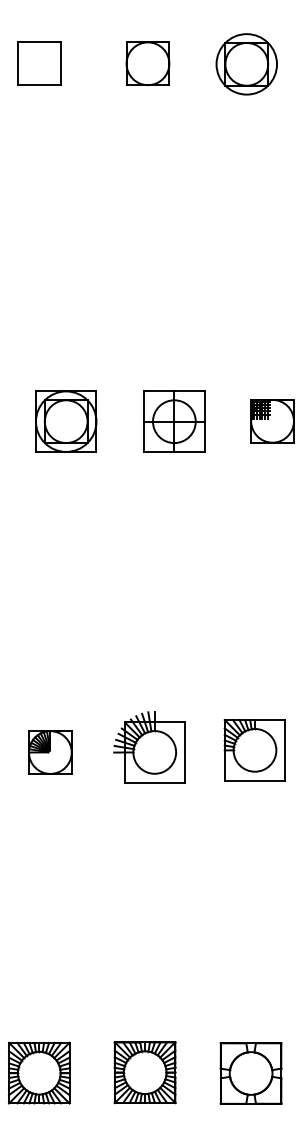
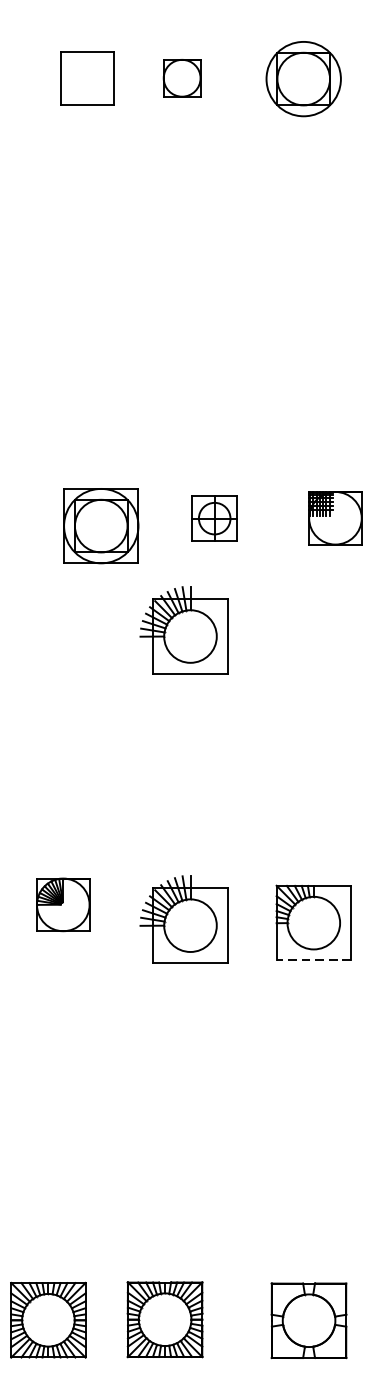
part: (39, 63) -> (88, 78), moved
part: (147, 63) -> (181, 78), size x0.7
part: (66, 421) -> (101, 525), moved
part: (174, 421) -> (214, 518), size x0.6
part: (149, 512) -> (184, 630), added
part: (50, 752) -> (63, 904), moved
line: (254, 780) -> (313, 960), solid -> dashed
part: (144, 1072) -> (164, 1319), moved

